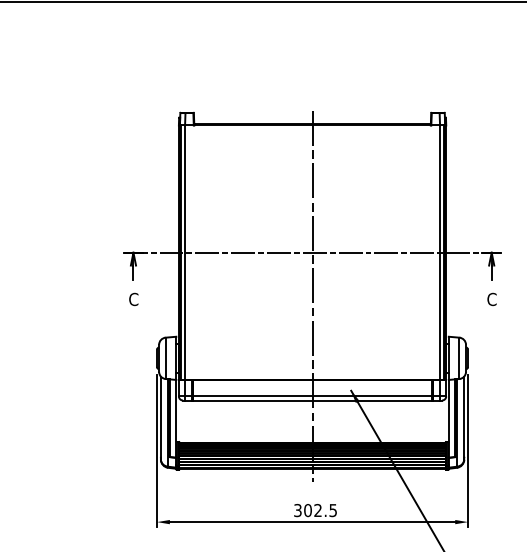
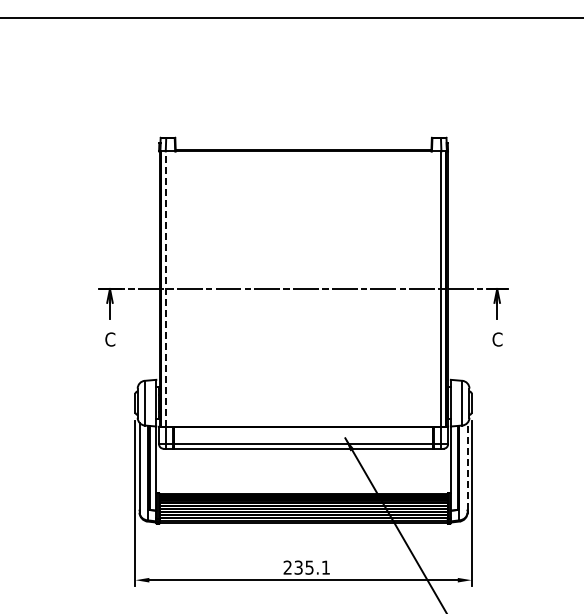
line: (185, 252) -> (166, 288), solid -> dashed
line: (312, 295) -> (303, 335), removed
line: (464, 415) -> (467, 465), solid -> dashed
text: (315, 510) -> (306, 567), 302.5 -> 235.1

